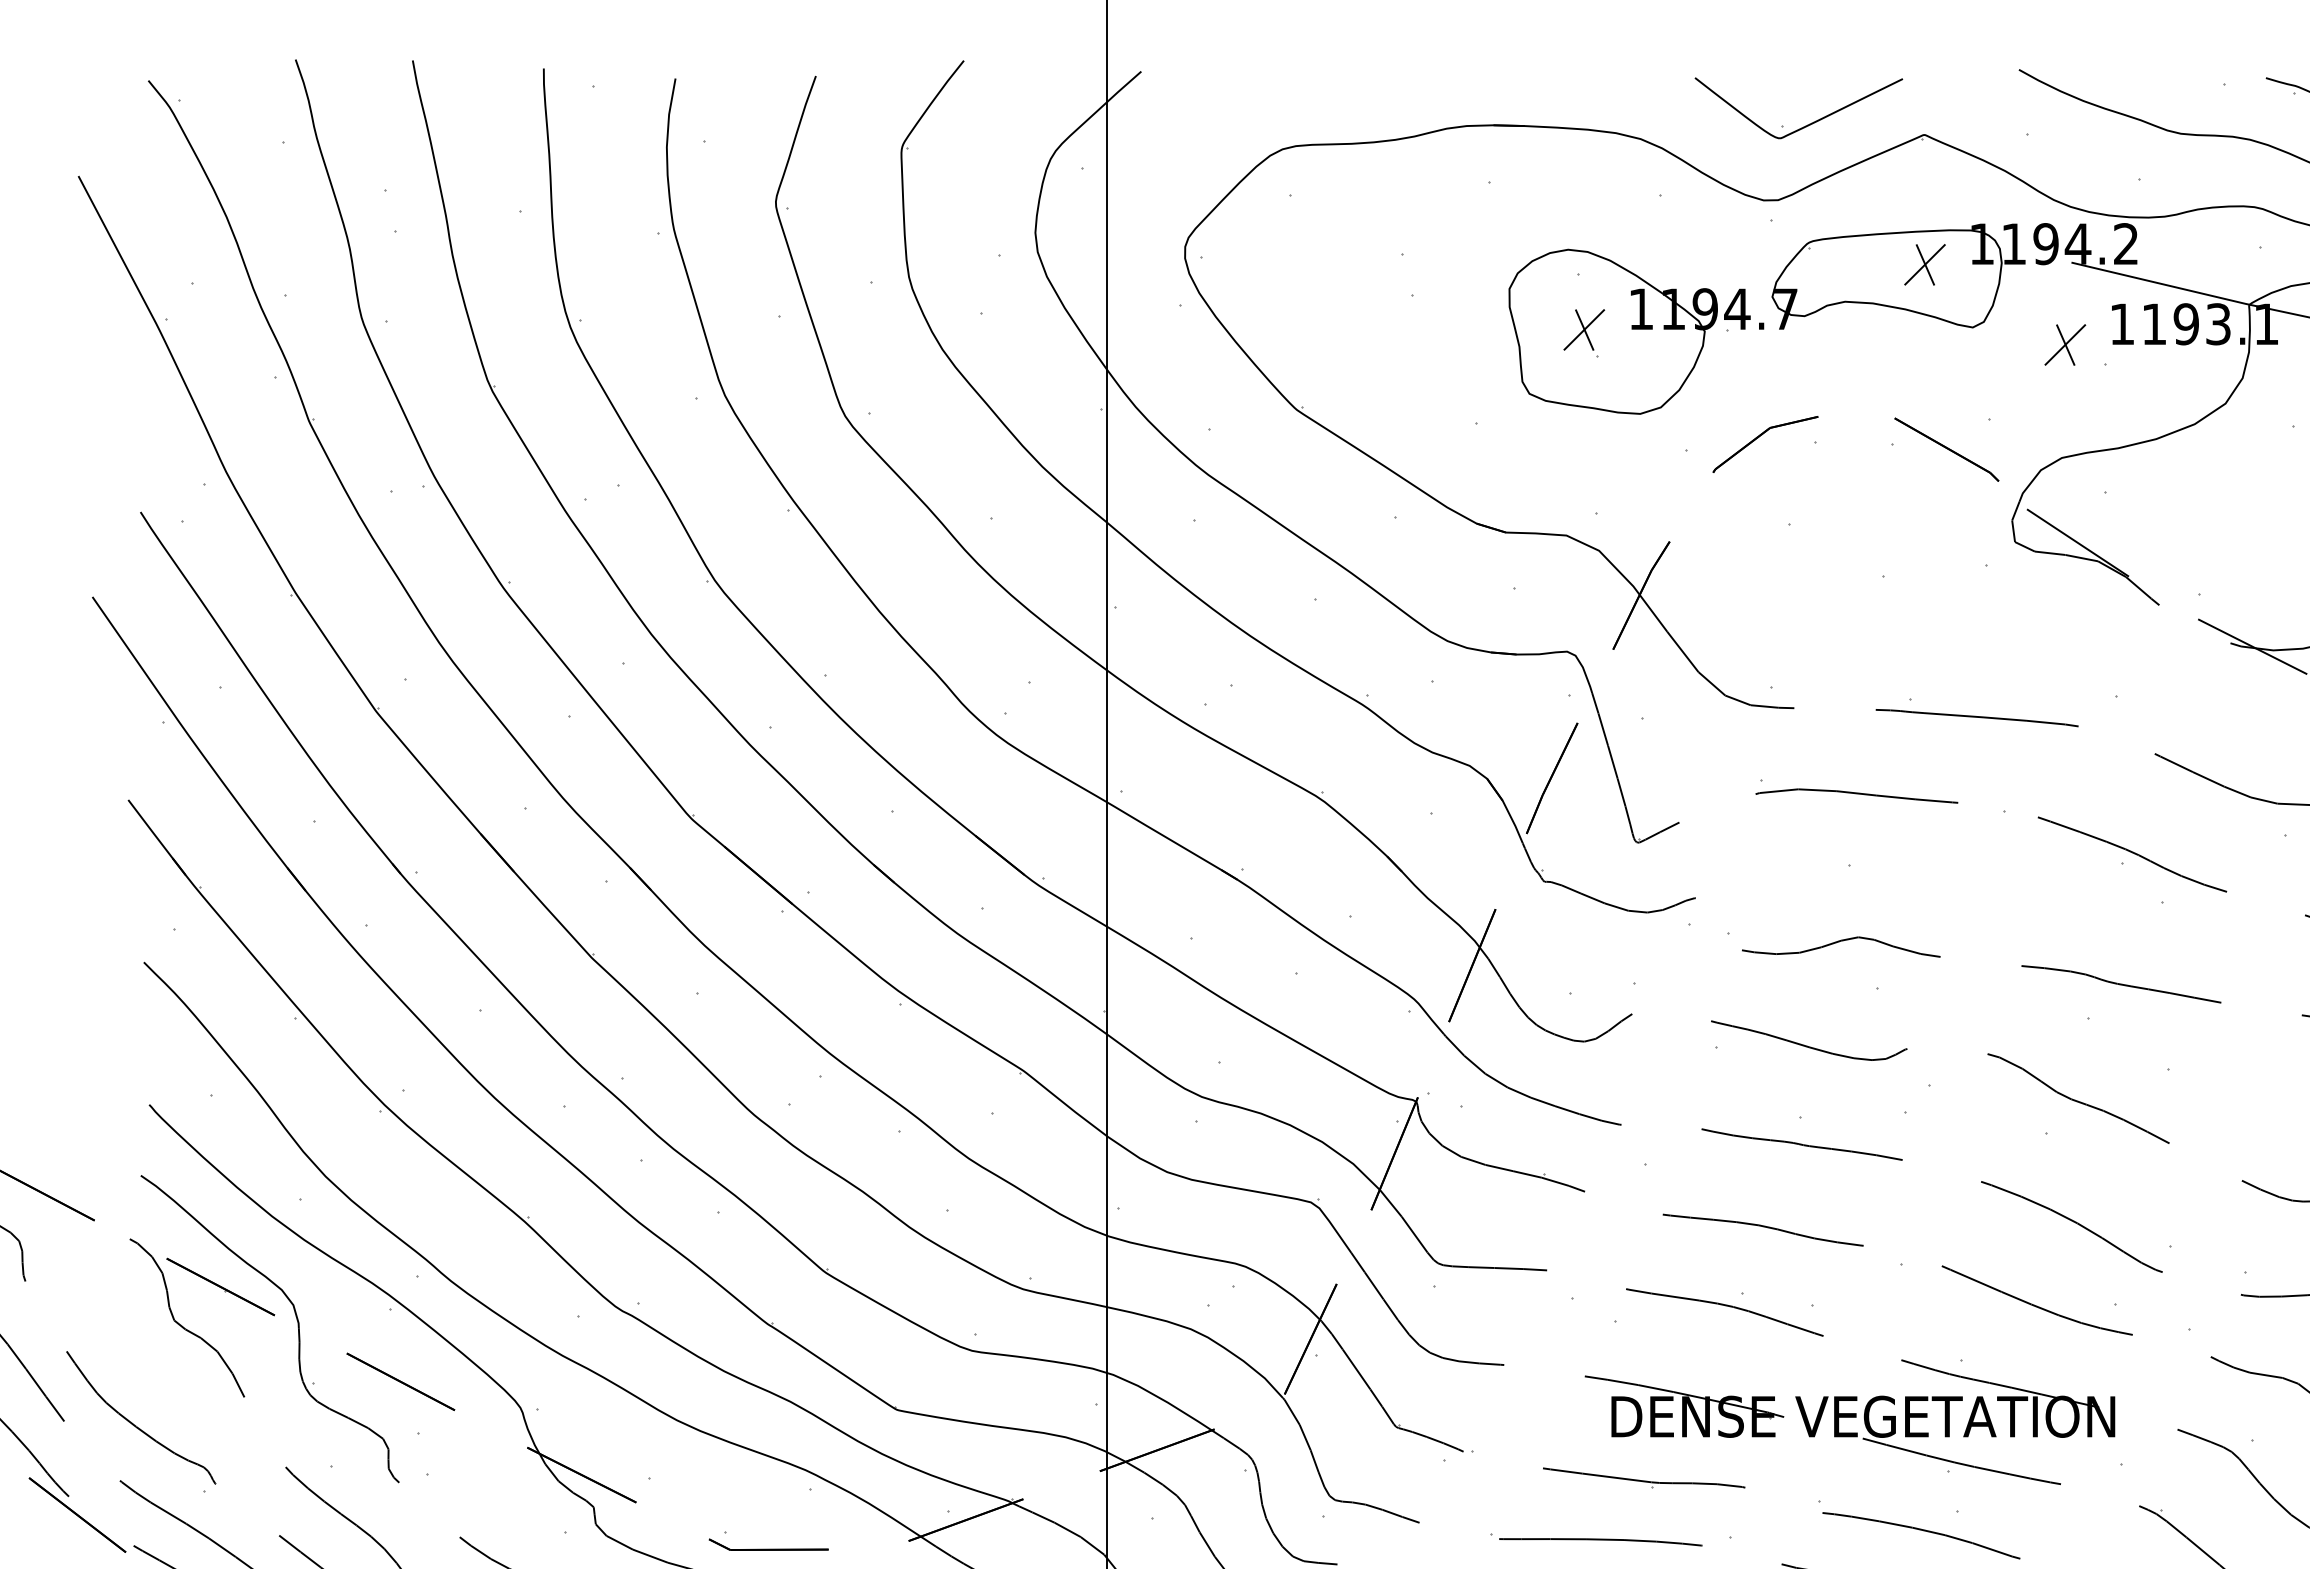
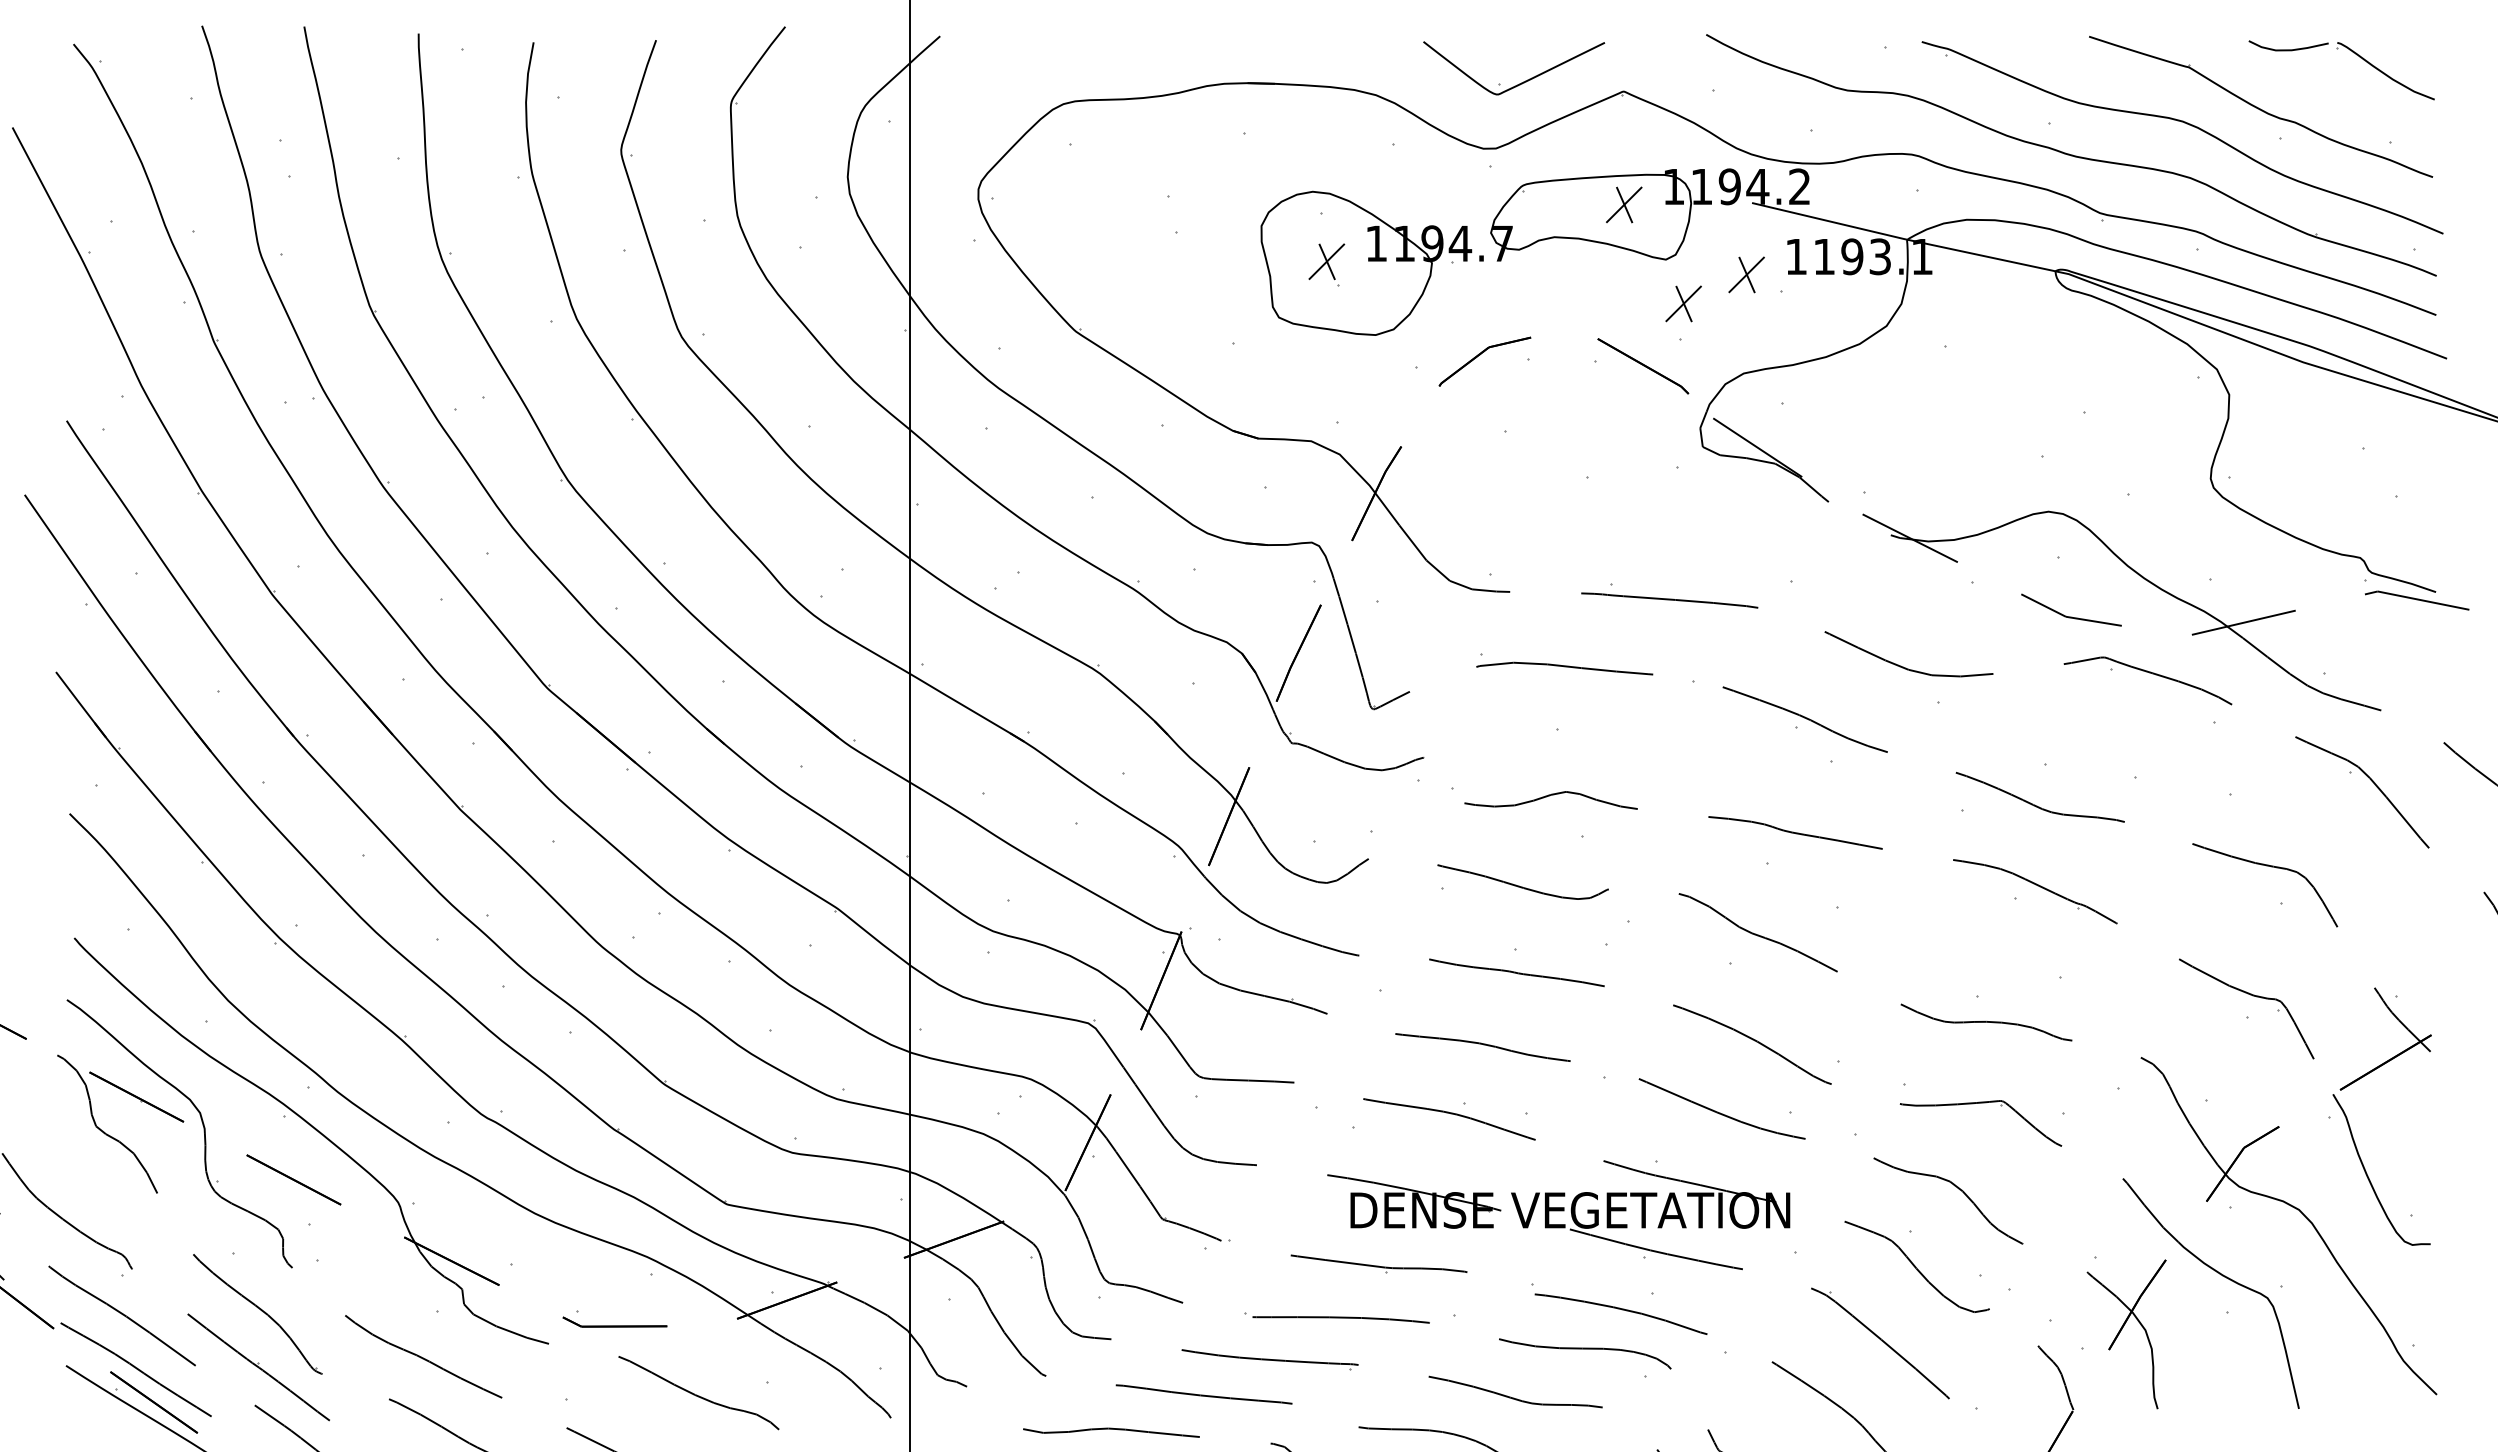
part: (1992, 377) -> (1683, 303), added

